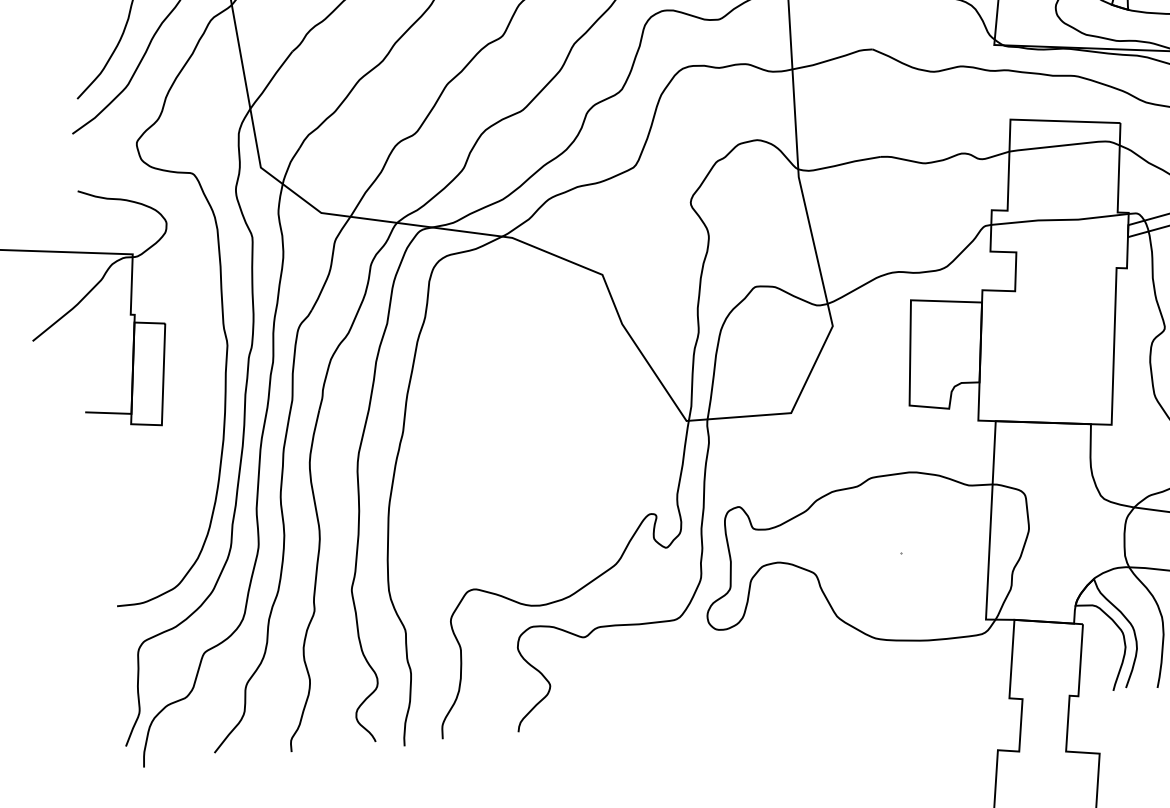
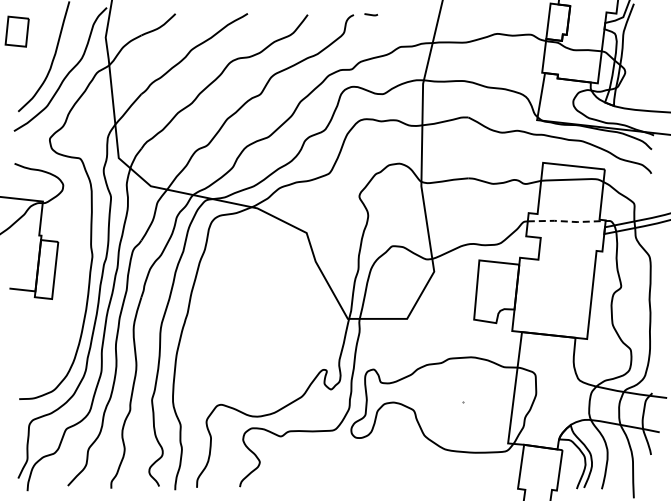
line: (1061, 219) -> (567, 221), solid -> dashed

